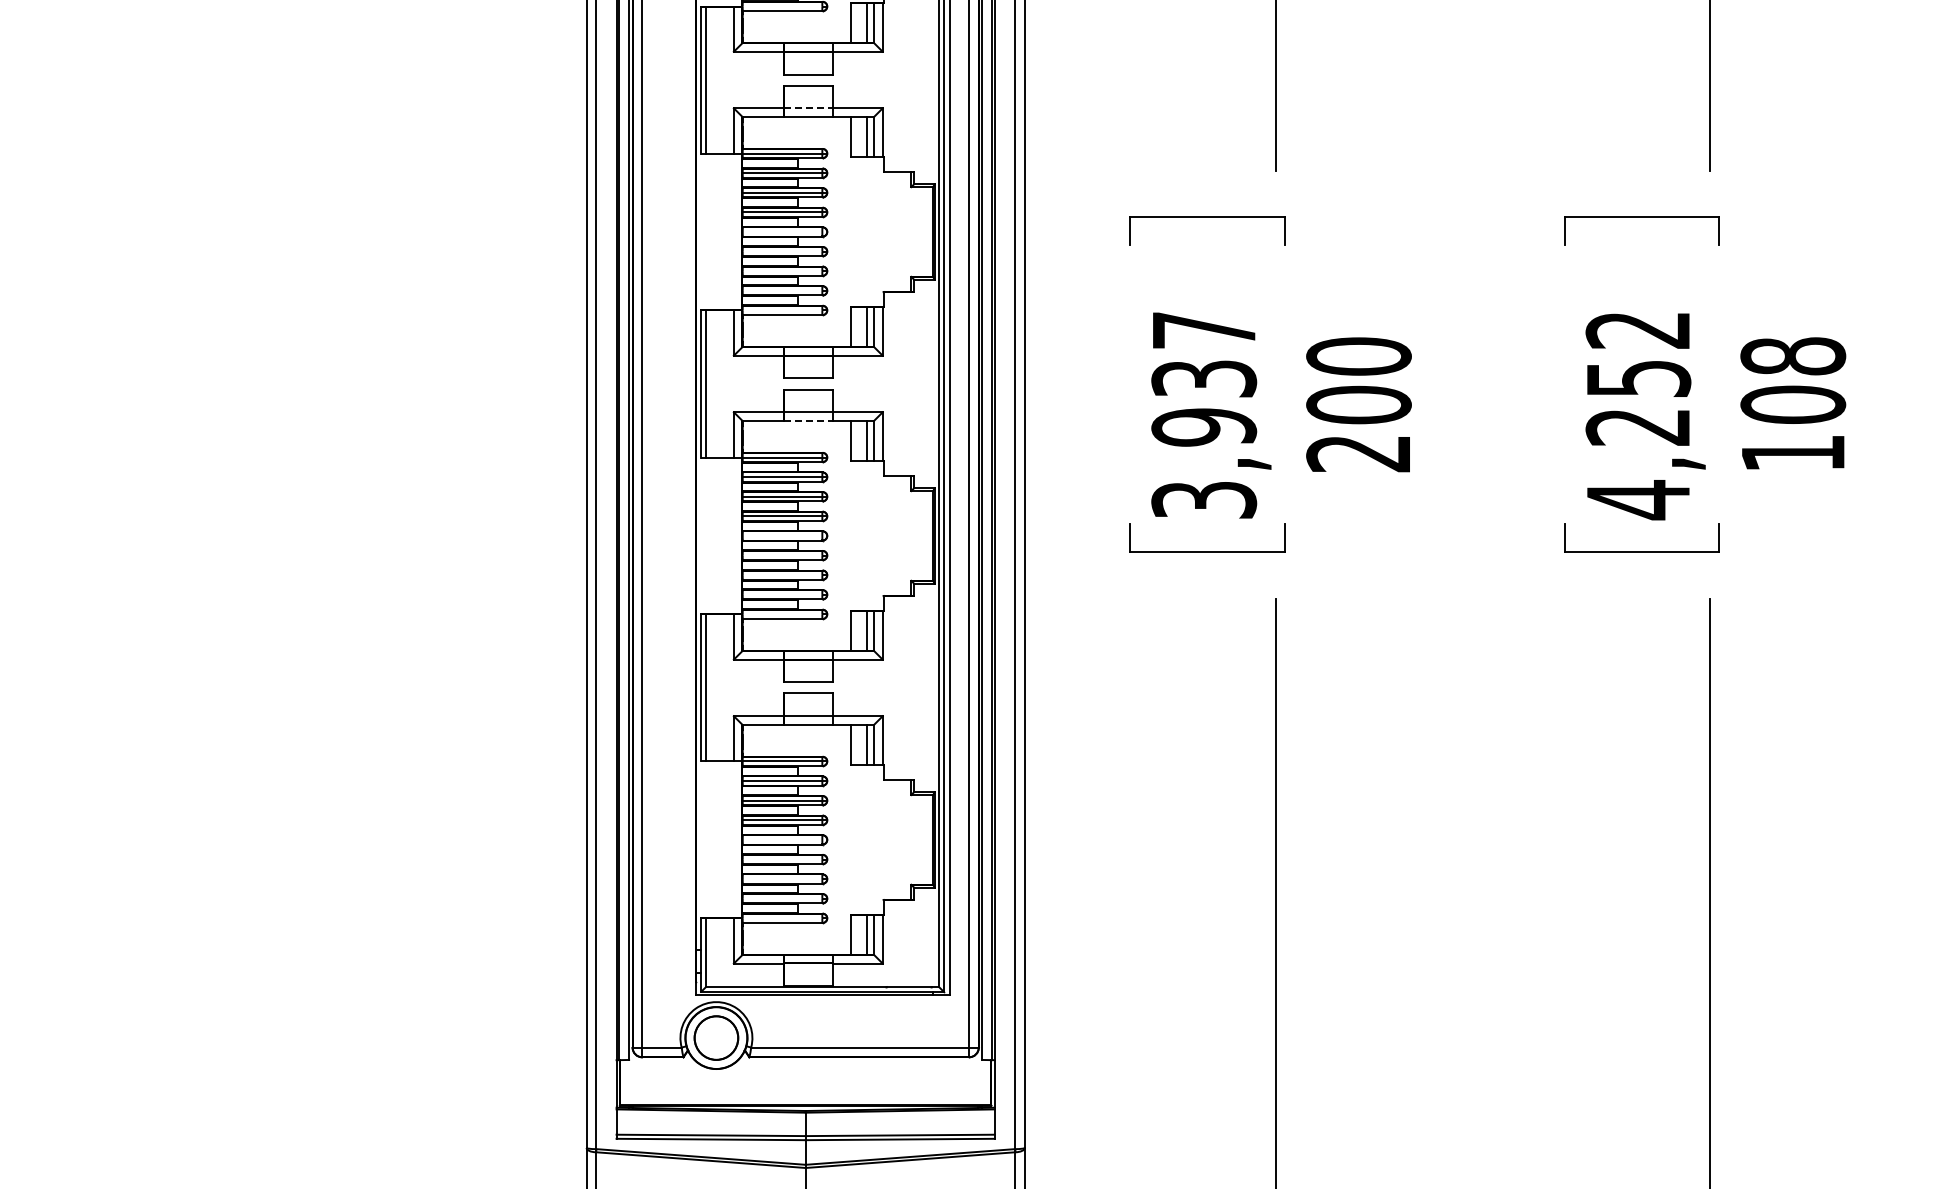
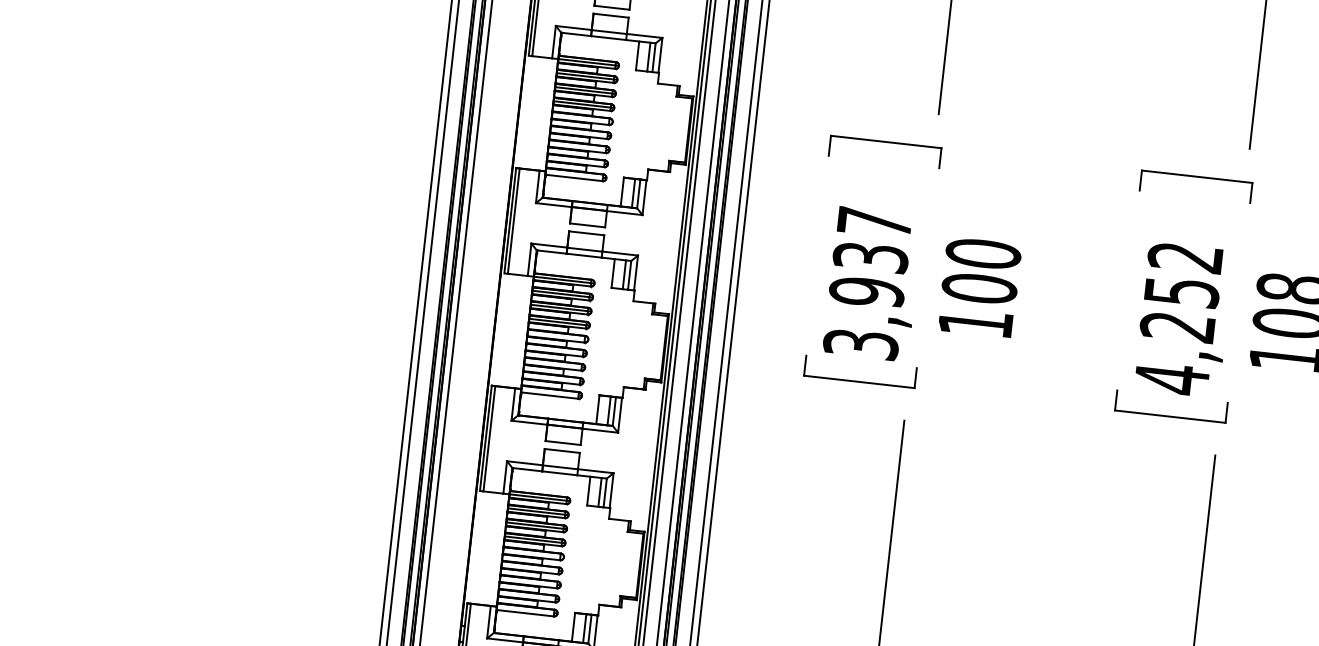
line: (808, 108) -> (609, 32), dashed -> solid
line: (809, 420) -> (584, 255), dashed -> solid
text: (1357, 454) -> (974, 323), 200 -> 100

